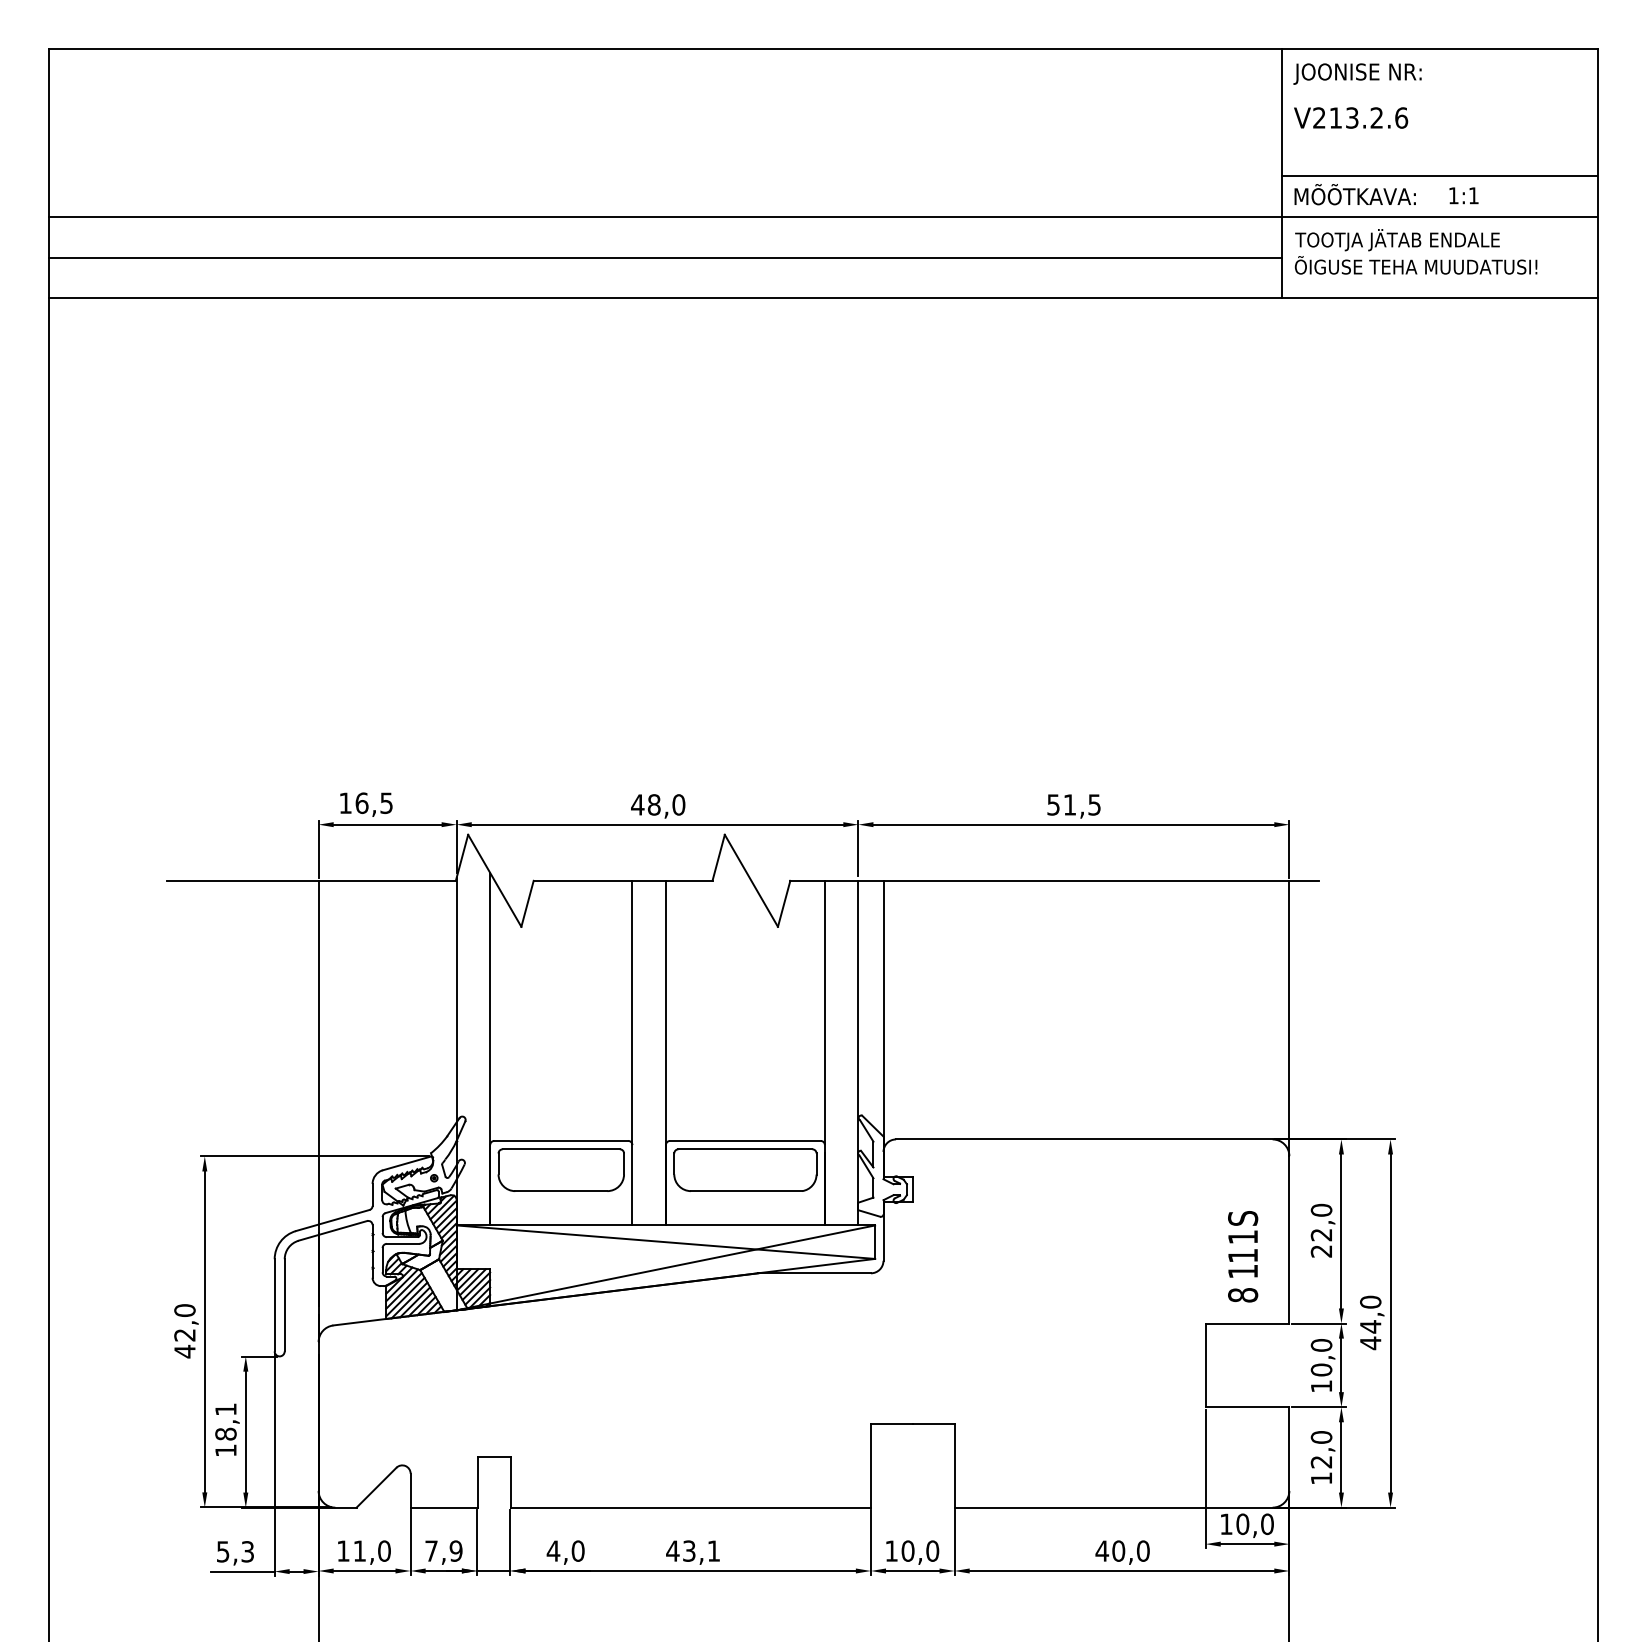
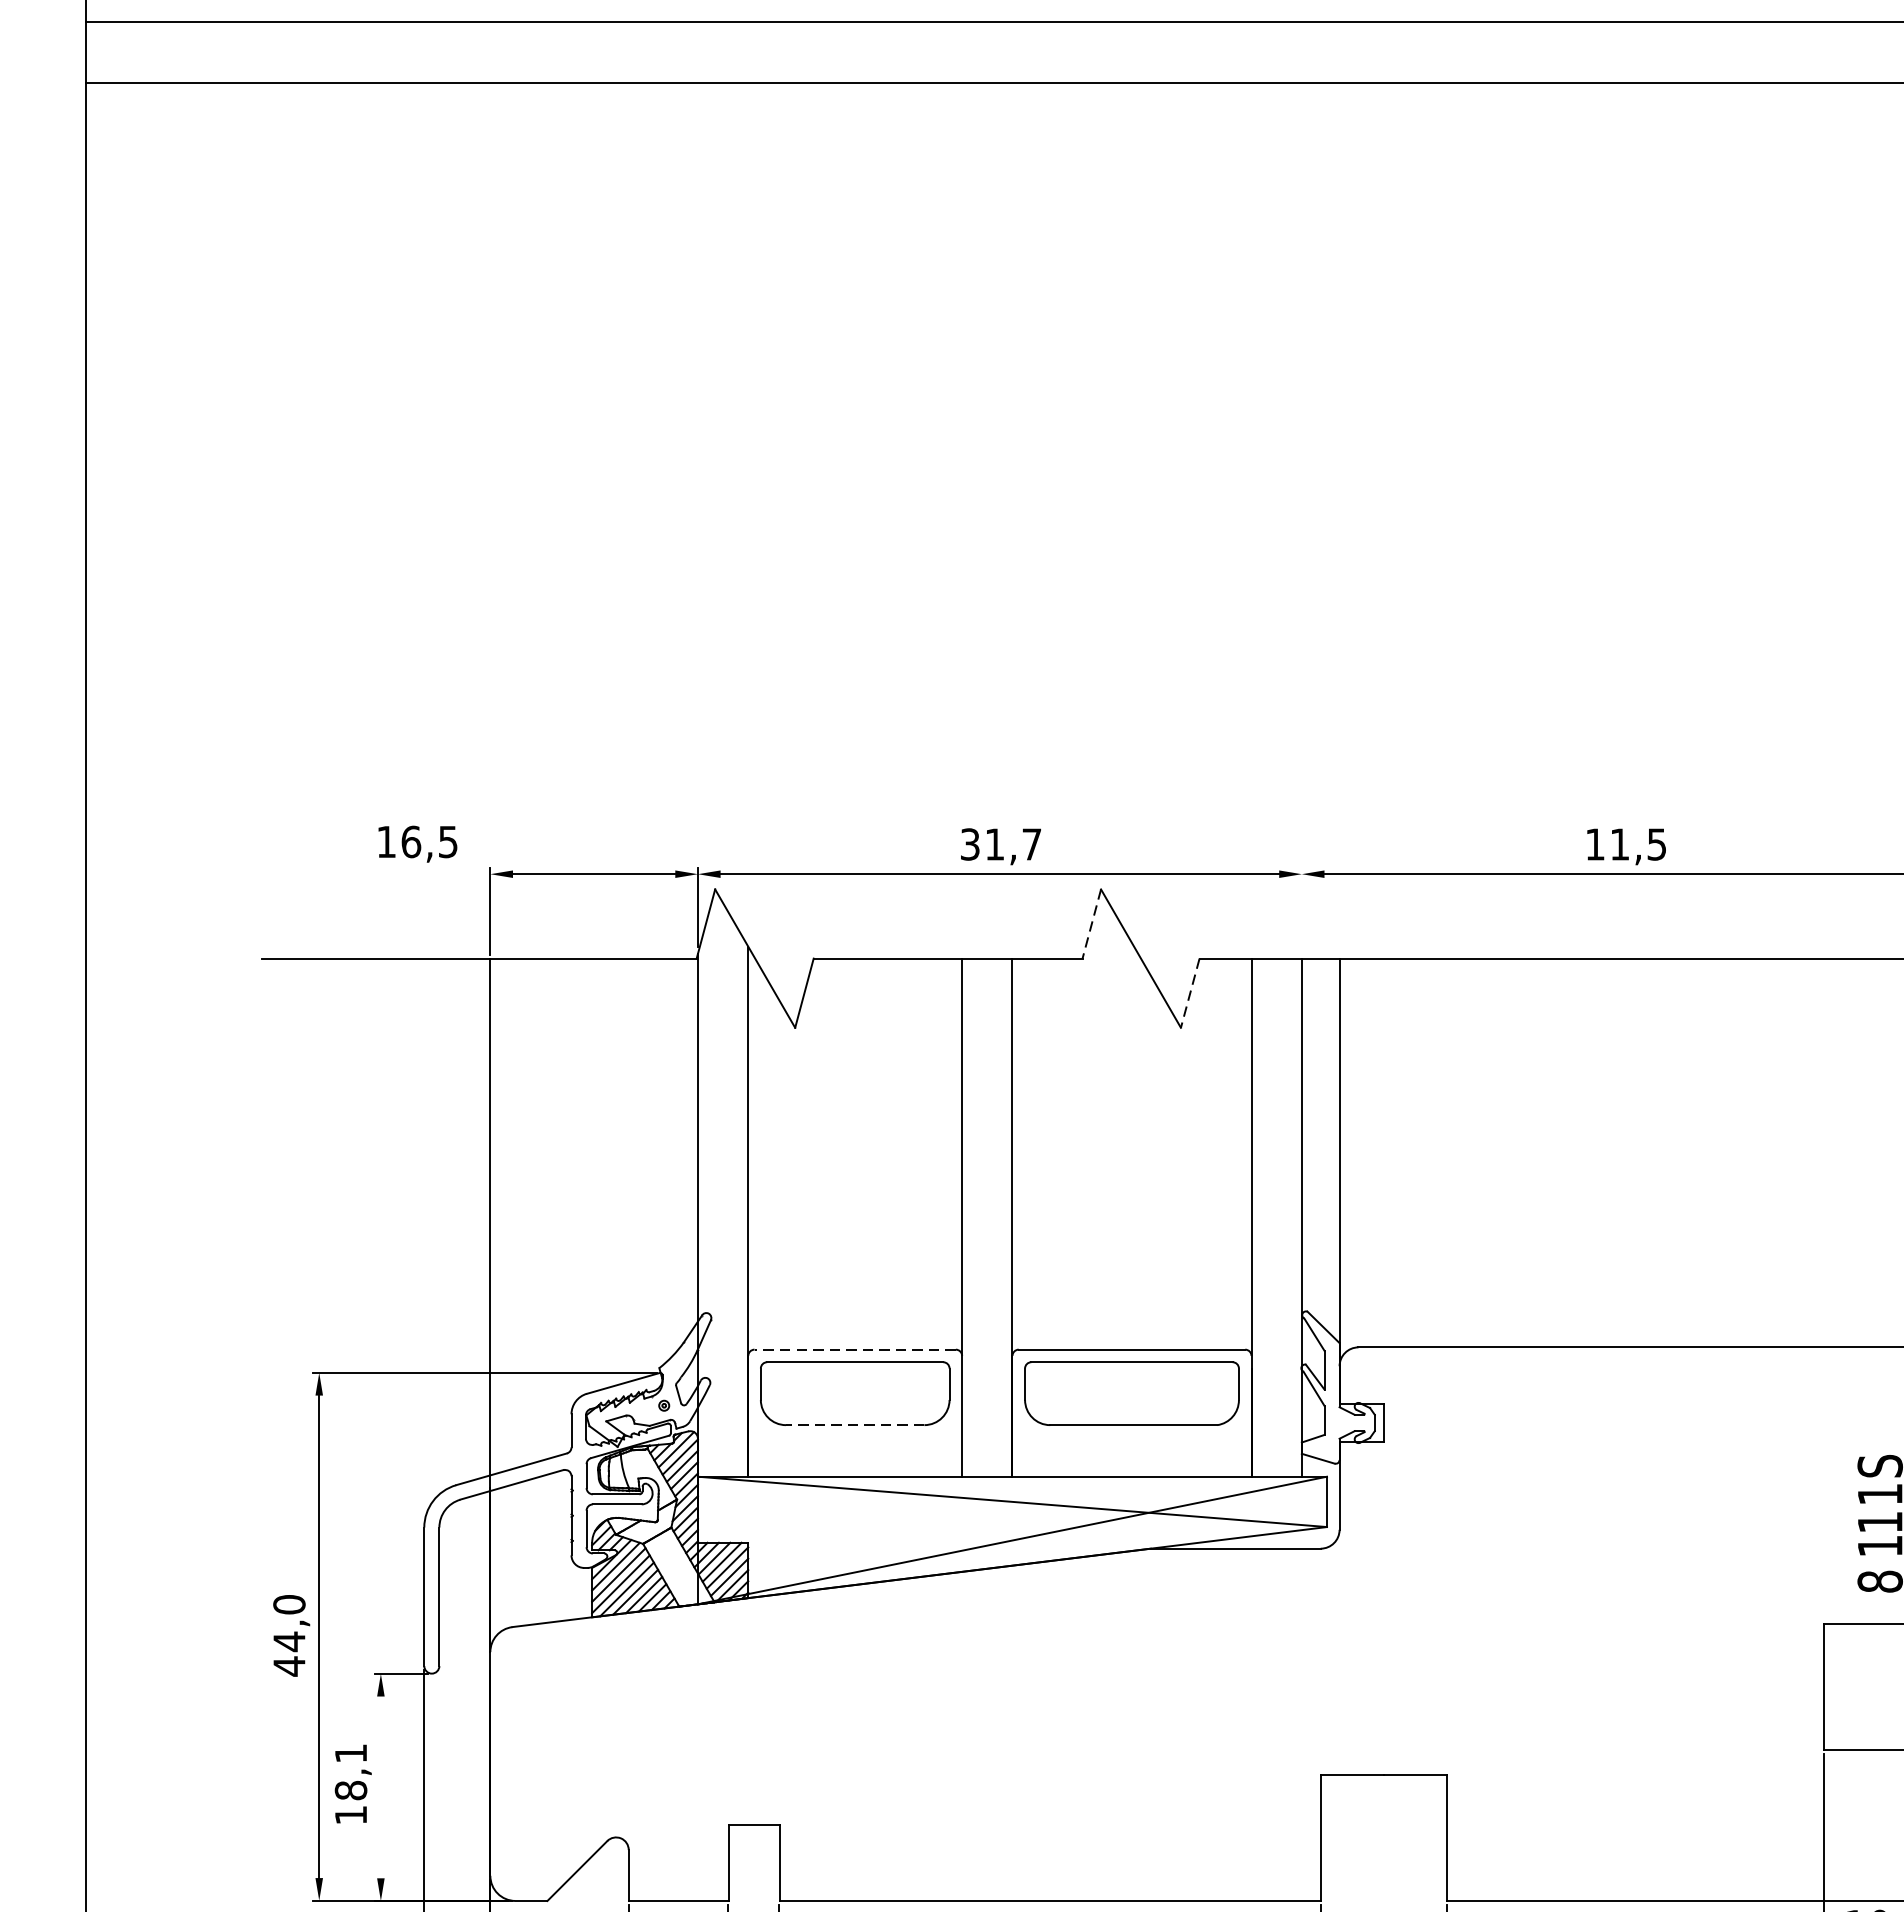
text: (366, 804) -> (418, 843), moved
text: (658, 804) -> (1001, 843), 48,0 -> 31,7
text: (1053, 804) -> (1595, 843), 51,5 -> 11,5
line: (858, 848) -> (1302, 910), removed
line: (718, 857) -> (1091, 923), solid -> dashed
line: (784, 903) -> (1190, 992), solid -> dashed
line: (561, 1140) -> (855, 1349), solid -> dashed
line: (560, 1191) -> (853, 1425), solid -> dashed
text: (184, 1335) -> (288, 1642), 42,0 -> 44,0
line: (245, 1431) -> (380, 1786), removed

